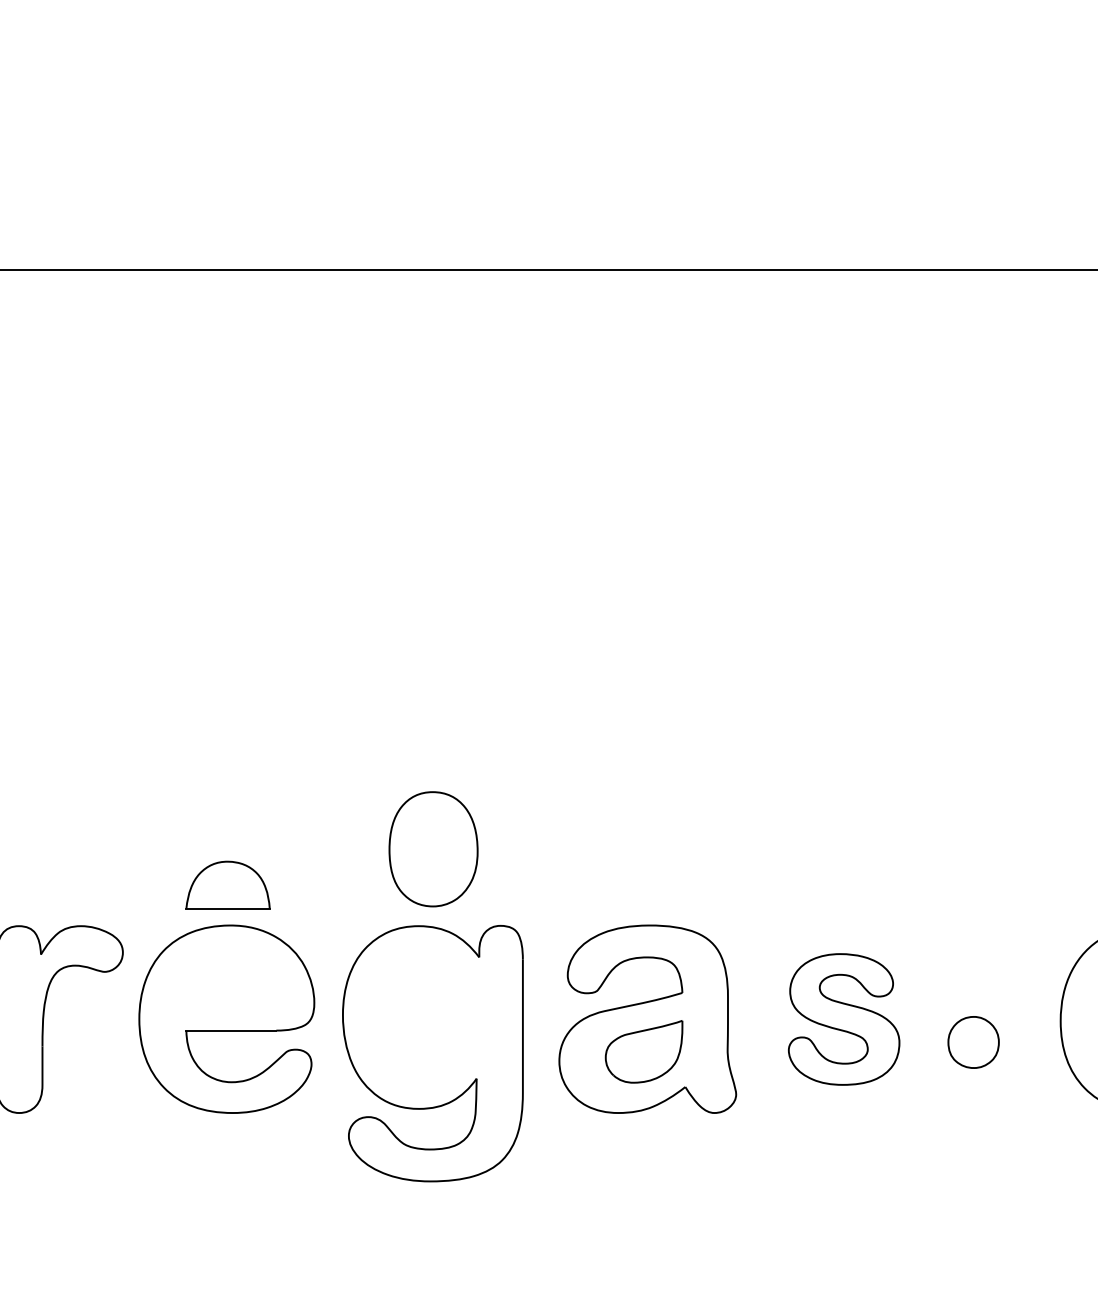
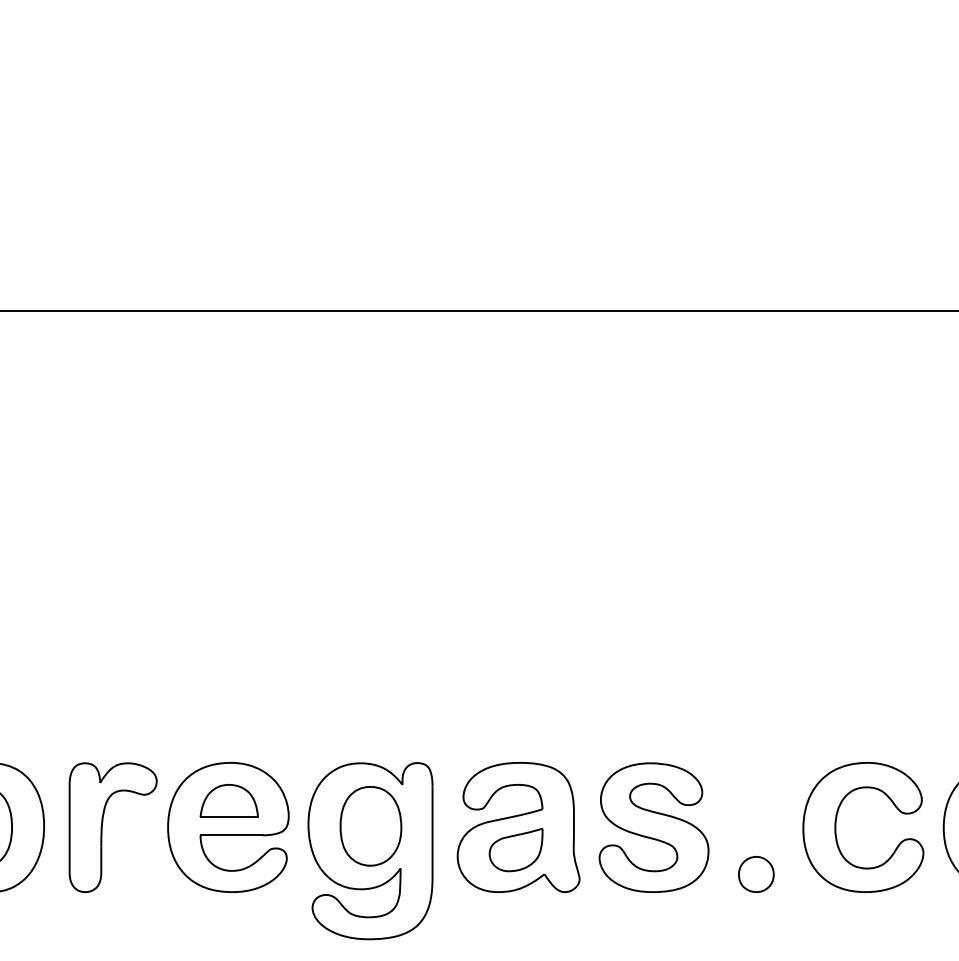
part: (432, 849) -> (370, 826), moved
part: (226, 884) -> (228, 800), moved
part: (843, 1019) -> (653, 827), size x1.43
part: (973, 1042) -> (756, 874), moved

